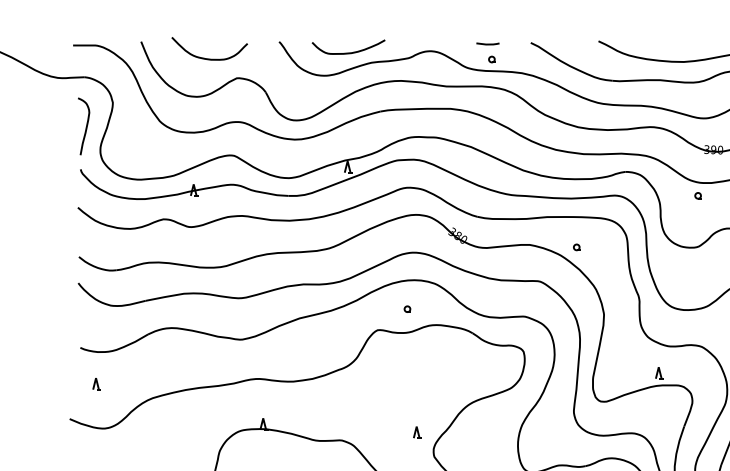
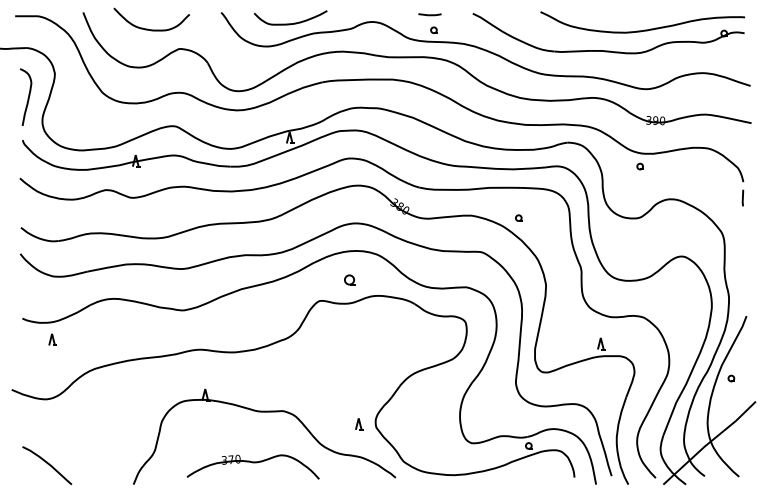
part: (407, 308) -> (349, 279), size x1.6
part: (96, 383) -> (52, 339), moved
part: (417, 432) -> (359, 424), moved

